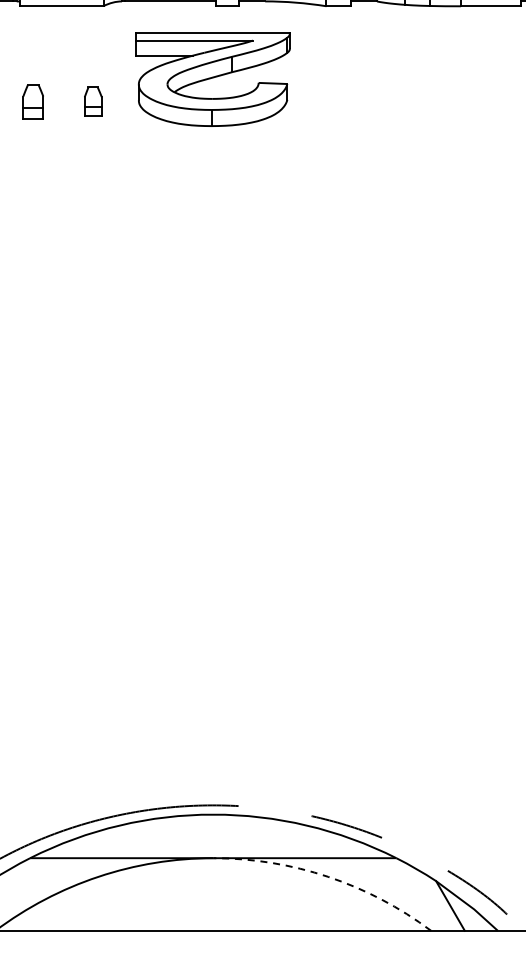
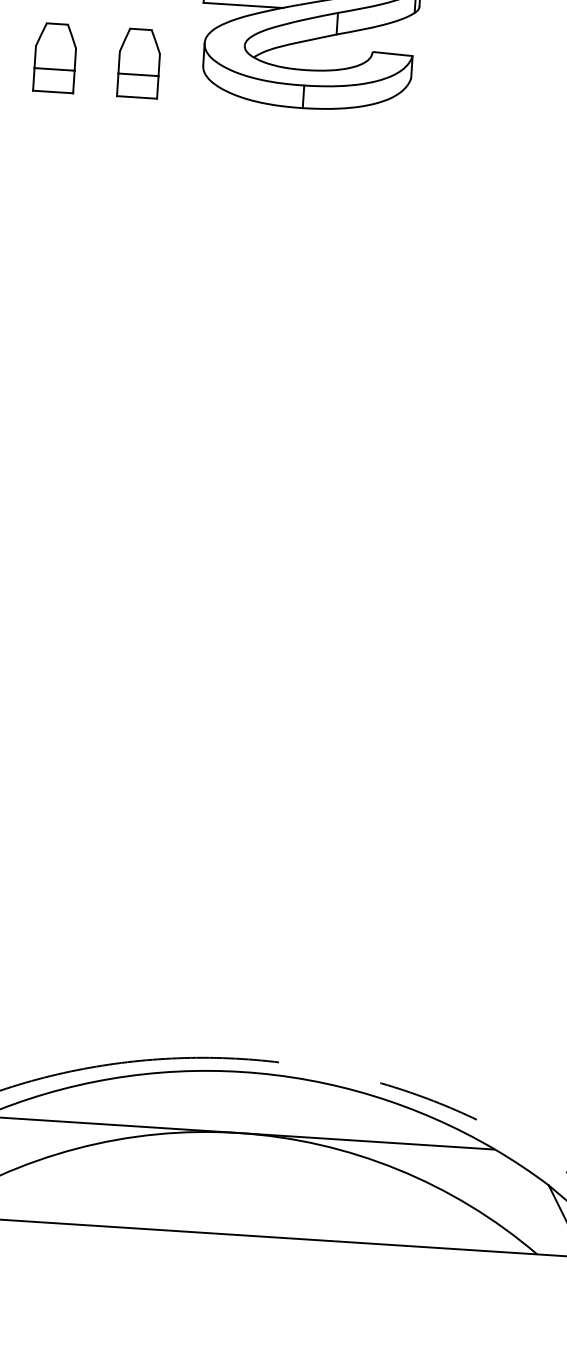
part: (33, 101) -> (55, 57), size x1.43
part: (93, 101) -> (139, 62), size x1.67
arc: (328, 876) -> (398, 1169), dashed -> solid

